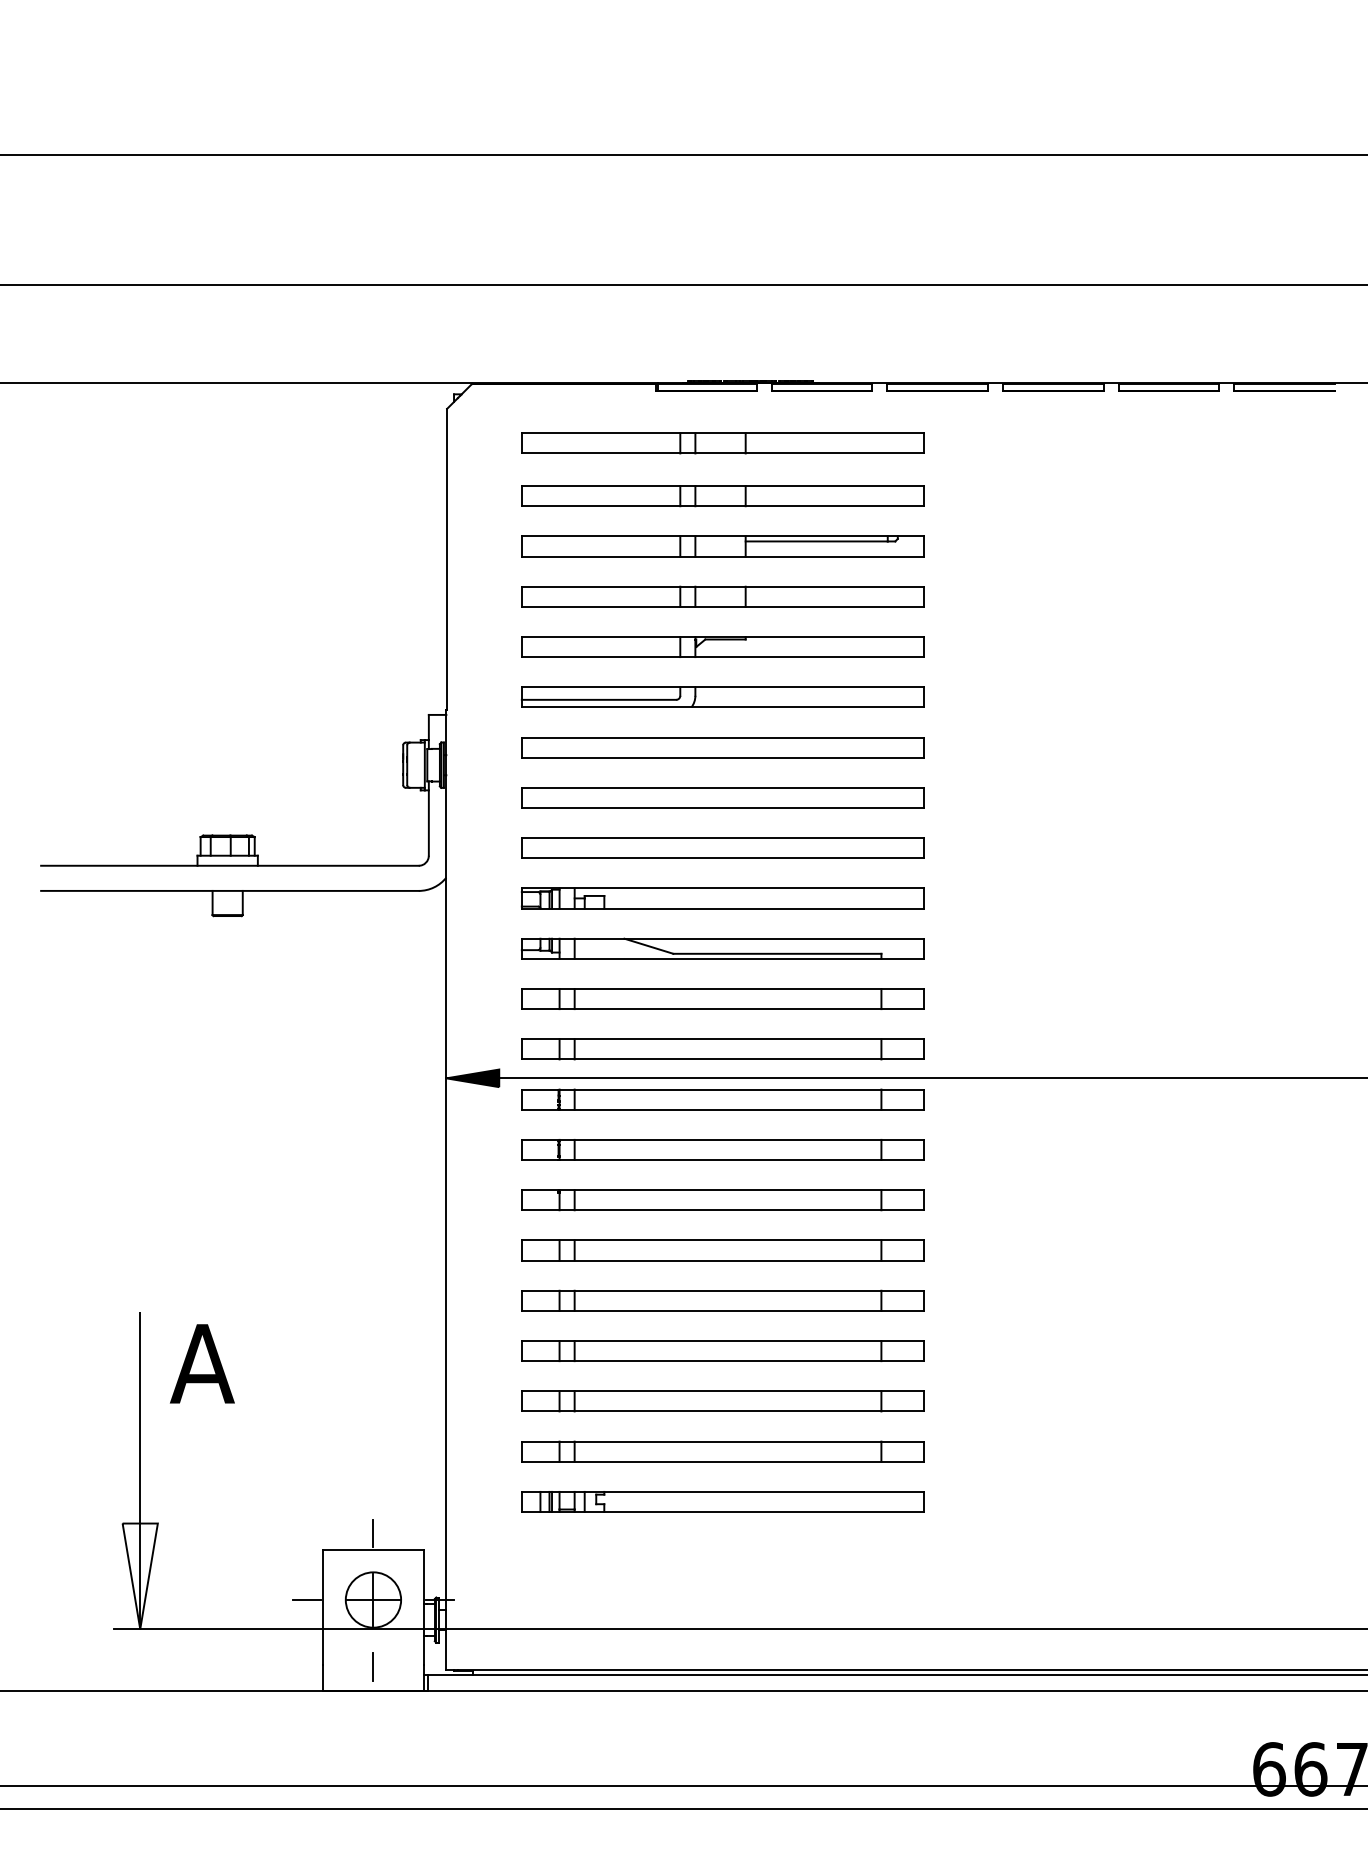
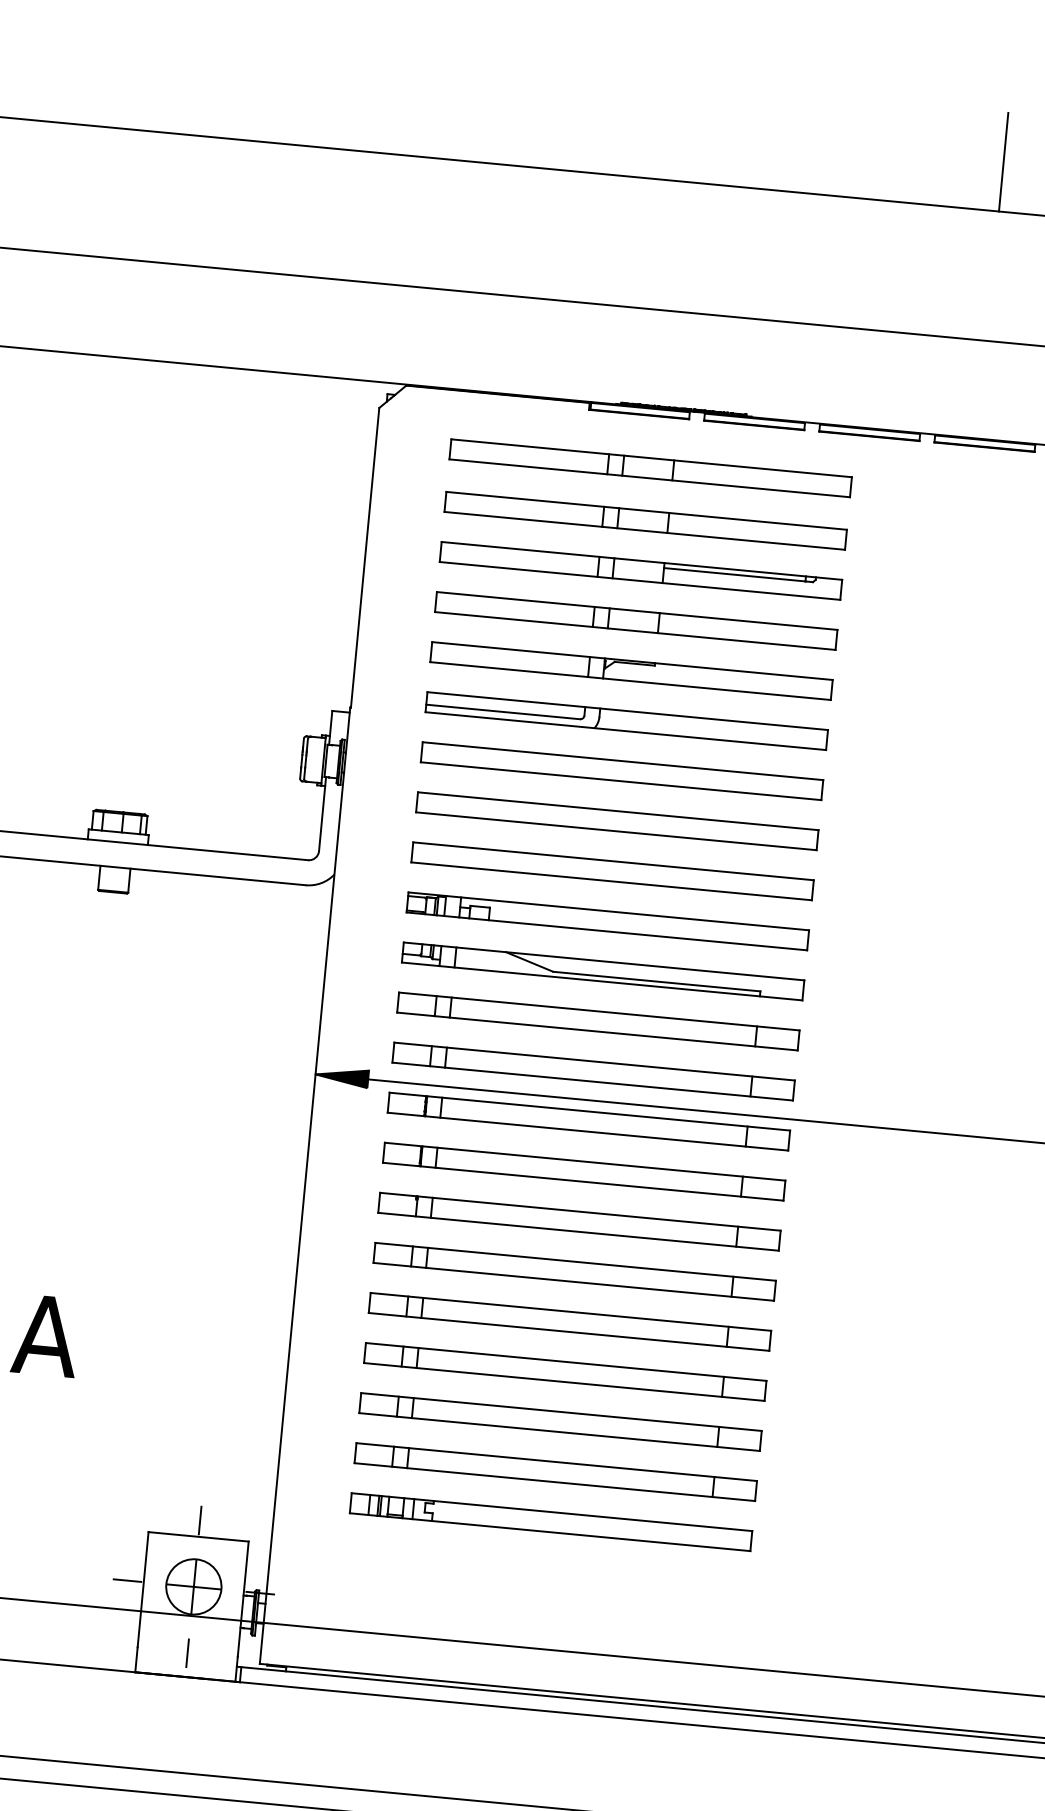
line: (1045, 104) -> (1003, 161), added

